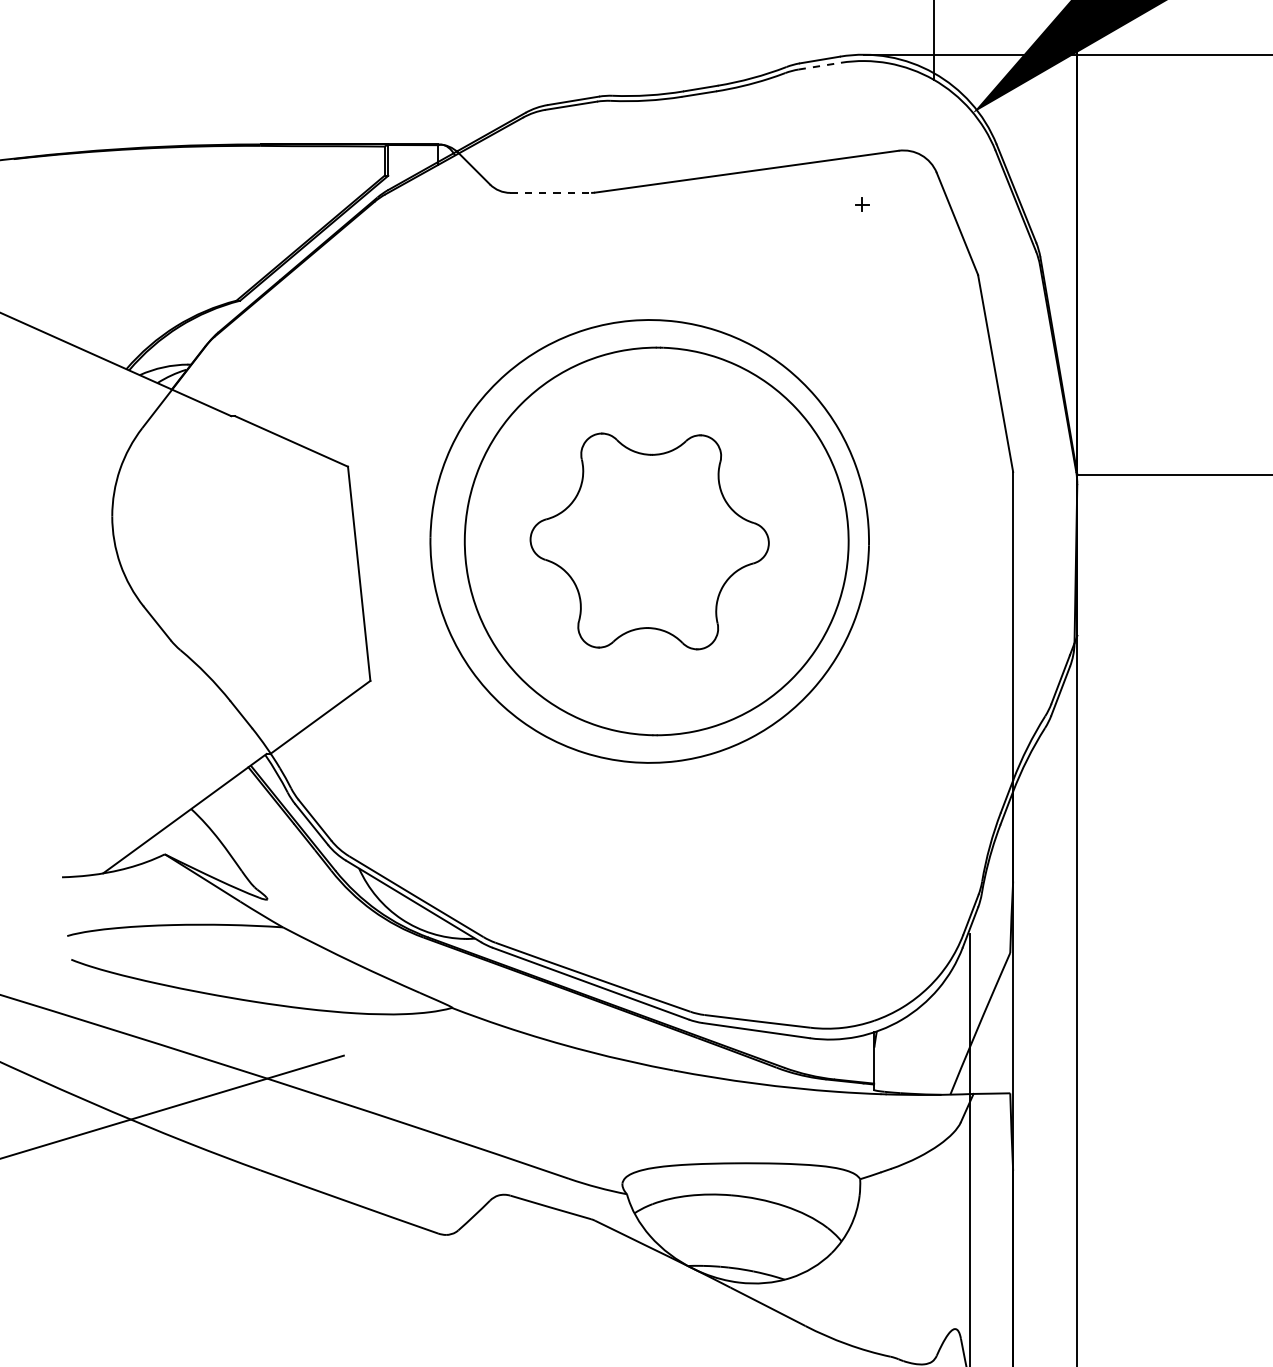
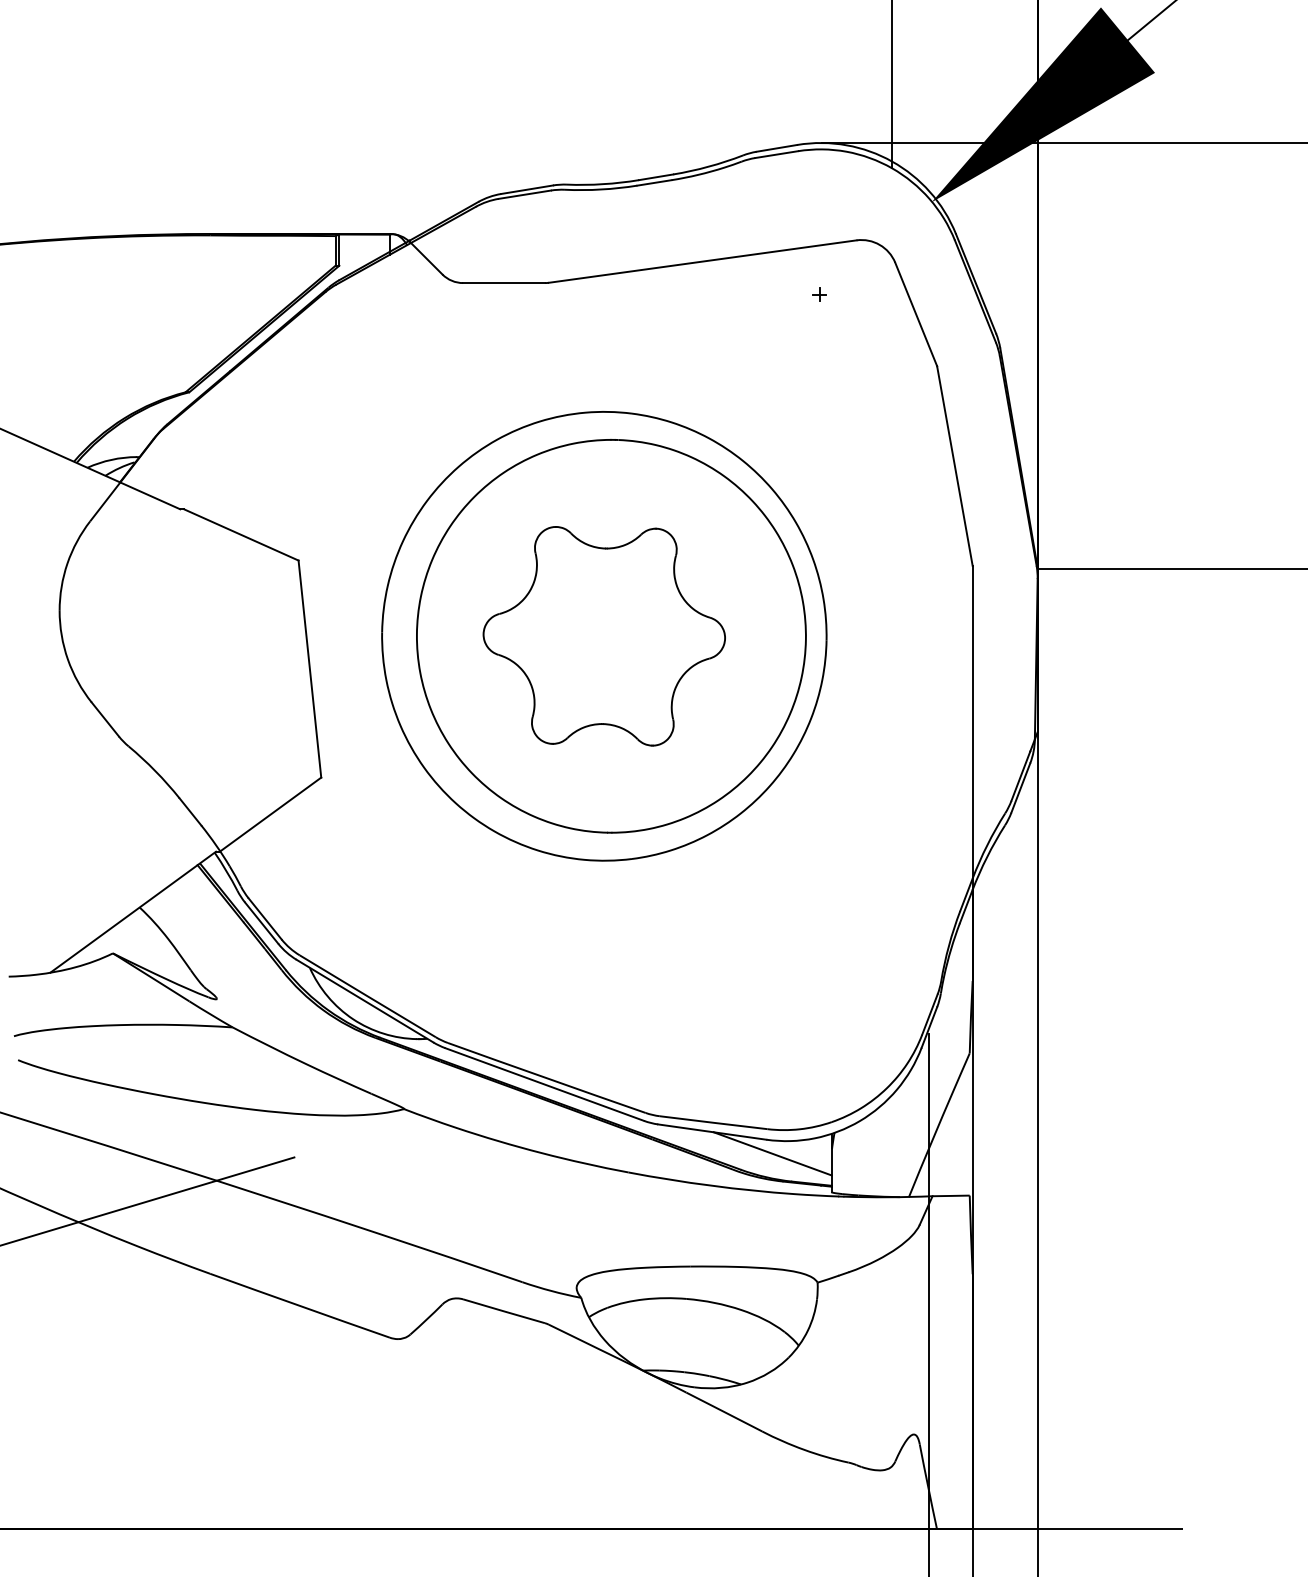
line: (819, 66) -> (776, 154), dashed -> solid
line: (551, 193) -> (504, 283), dashed -> solid
line: (815, 1051) -> (772, 1153), added

